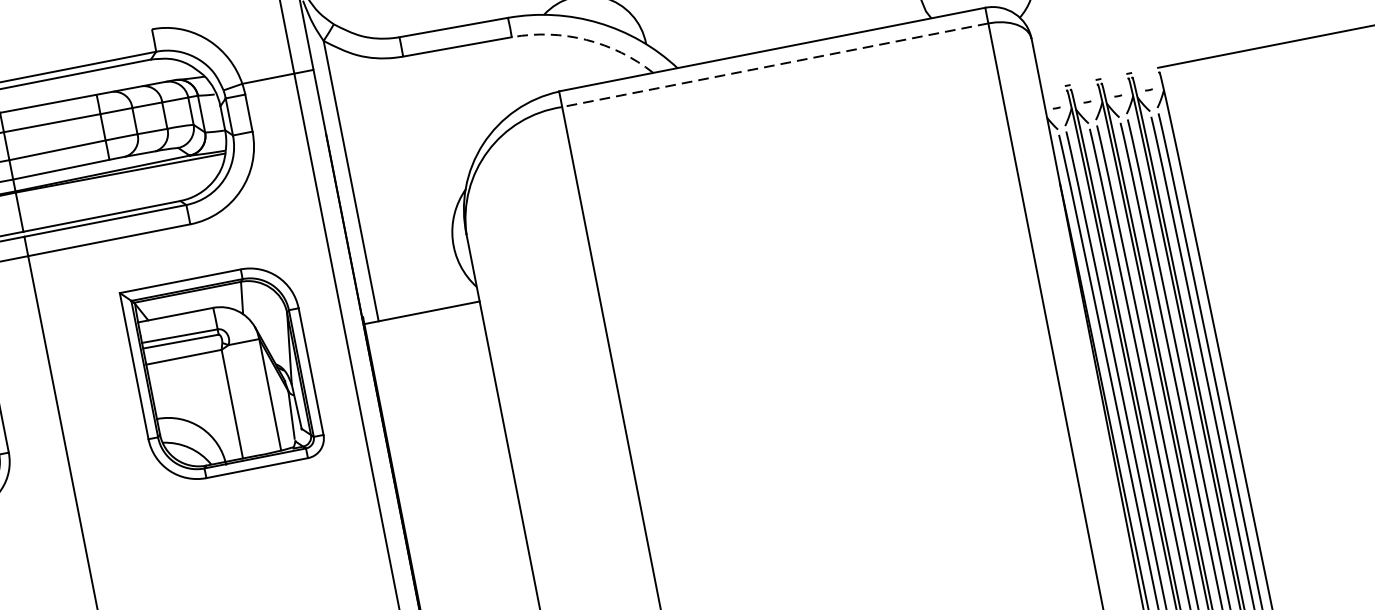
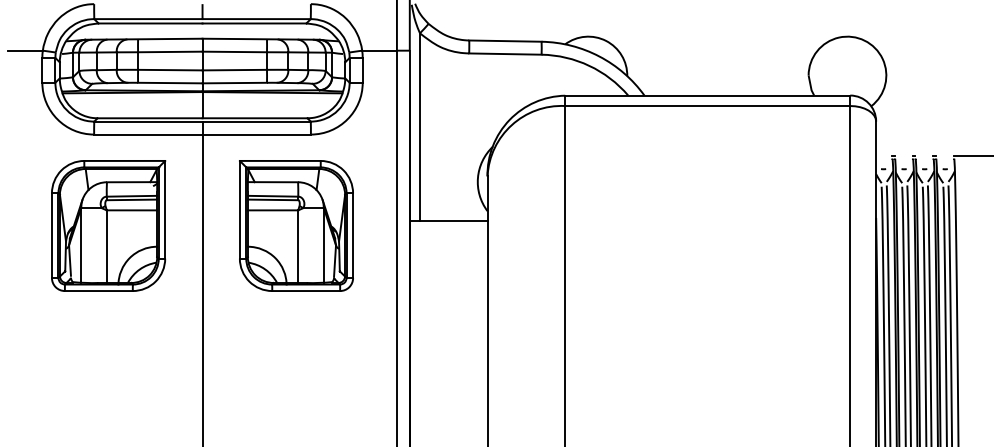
arc: (586, 39) -> (589, 65), dashed -> solid
line: (775, 66) -> (707, 106), dashed -> solid
part: (223, 373) -> (296, 225), moved

